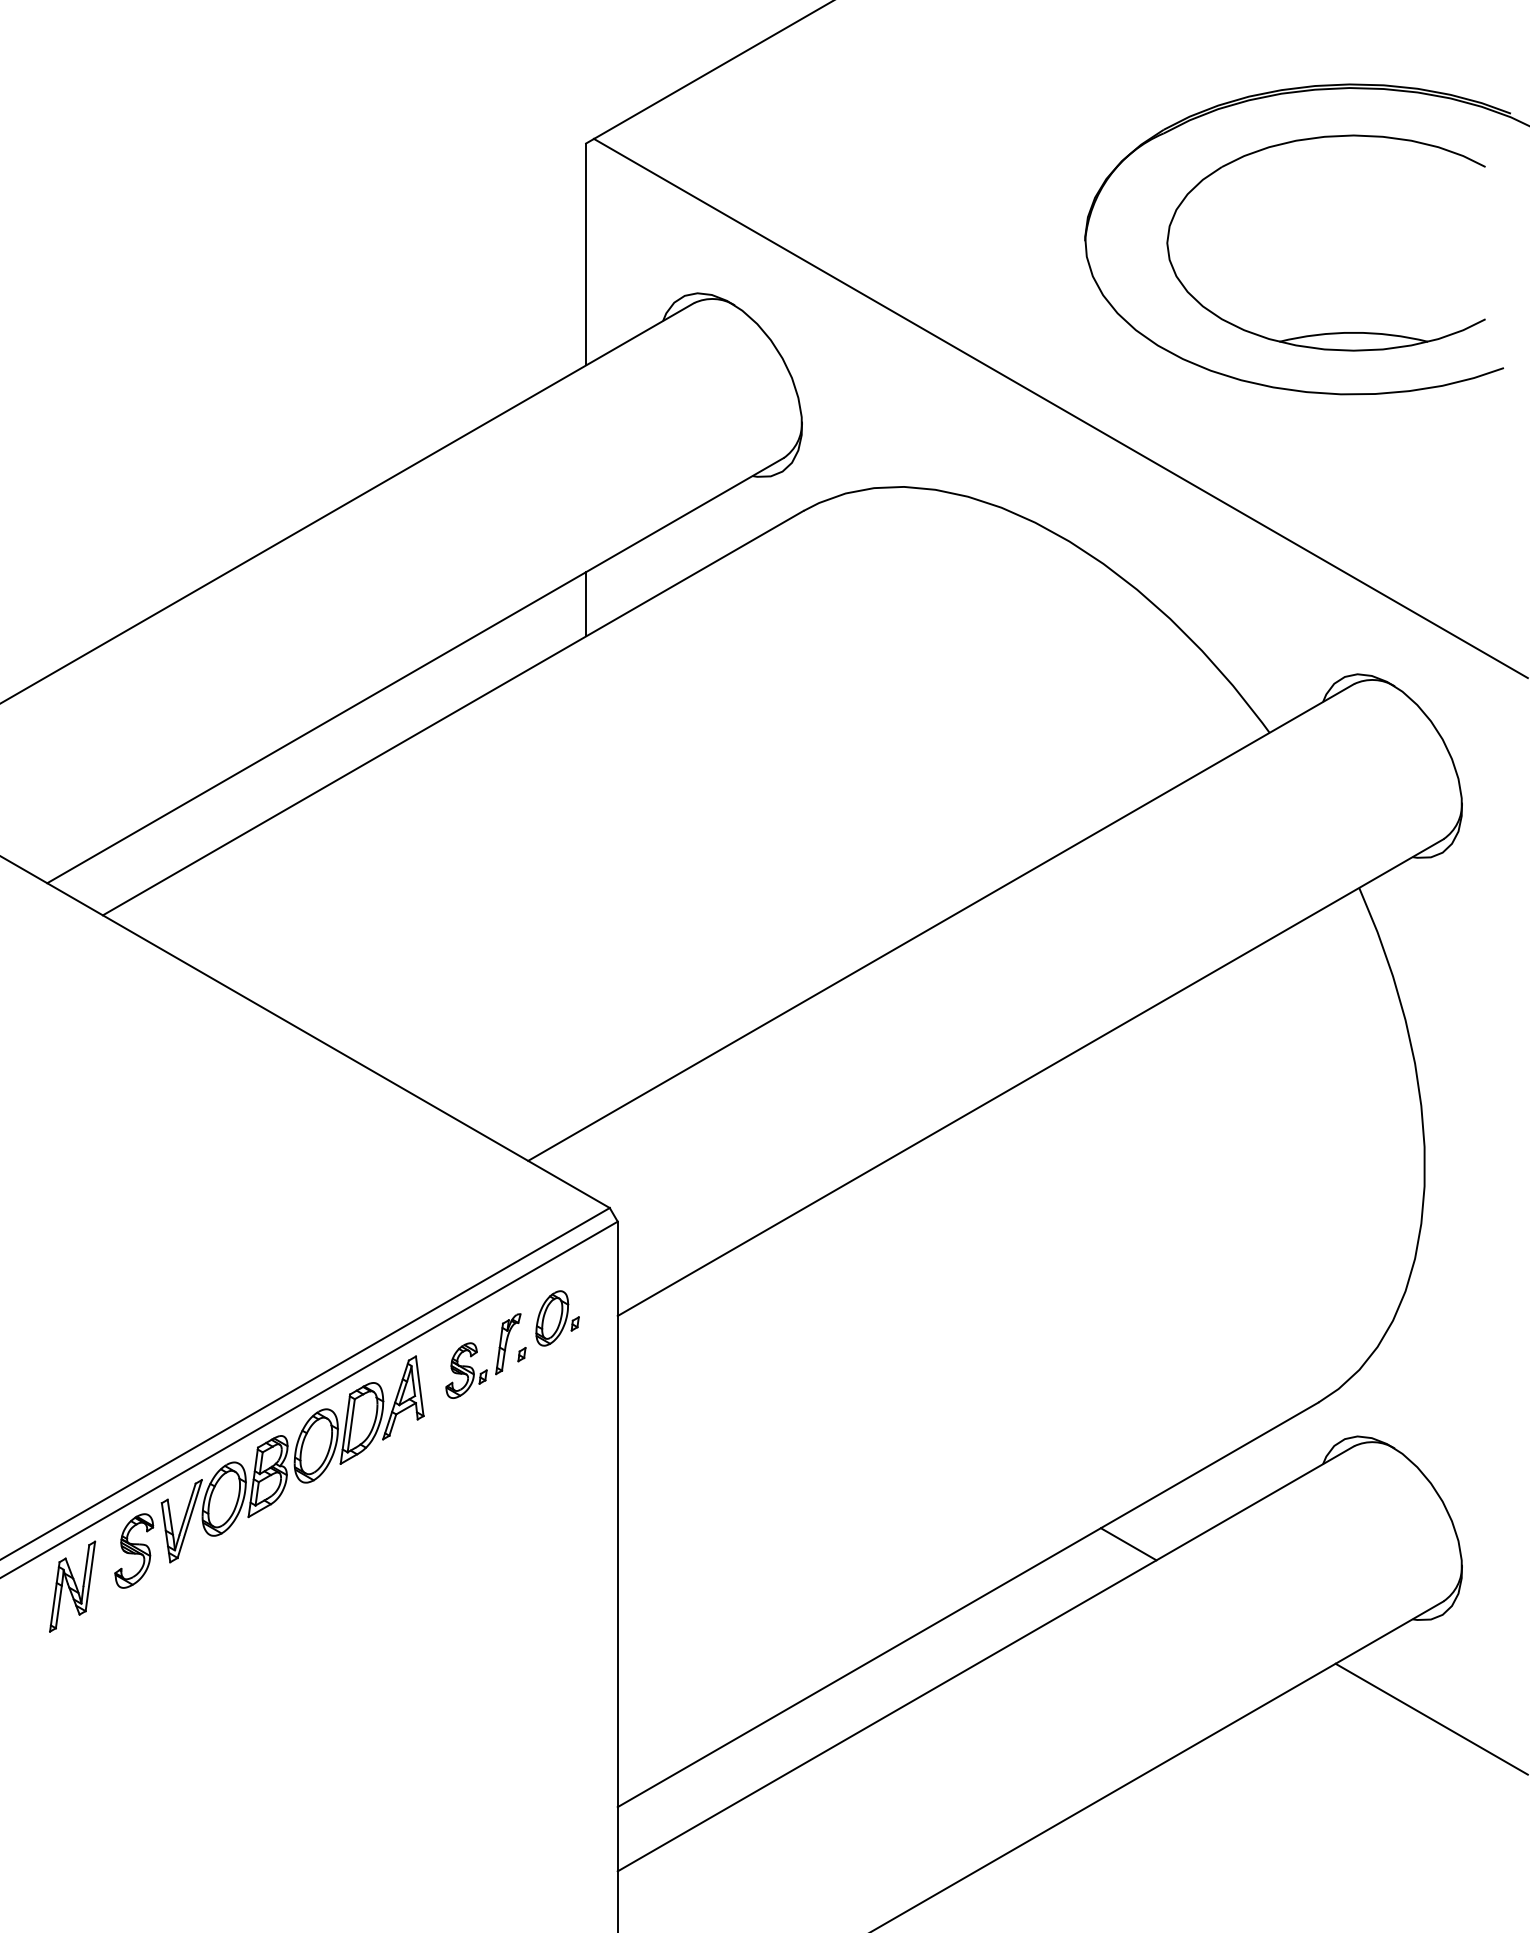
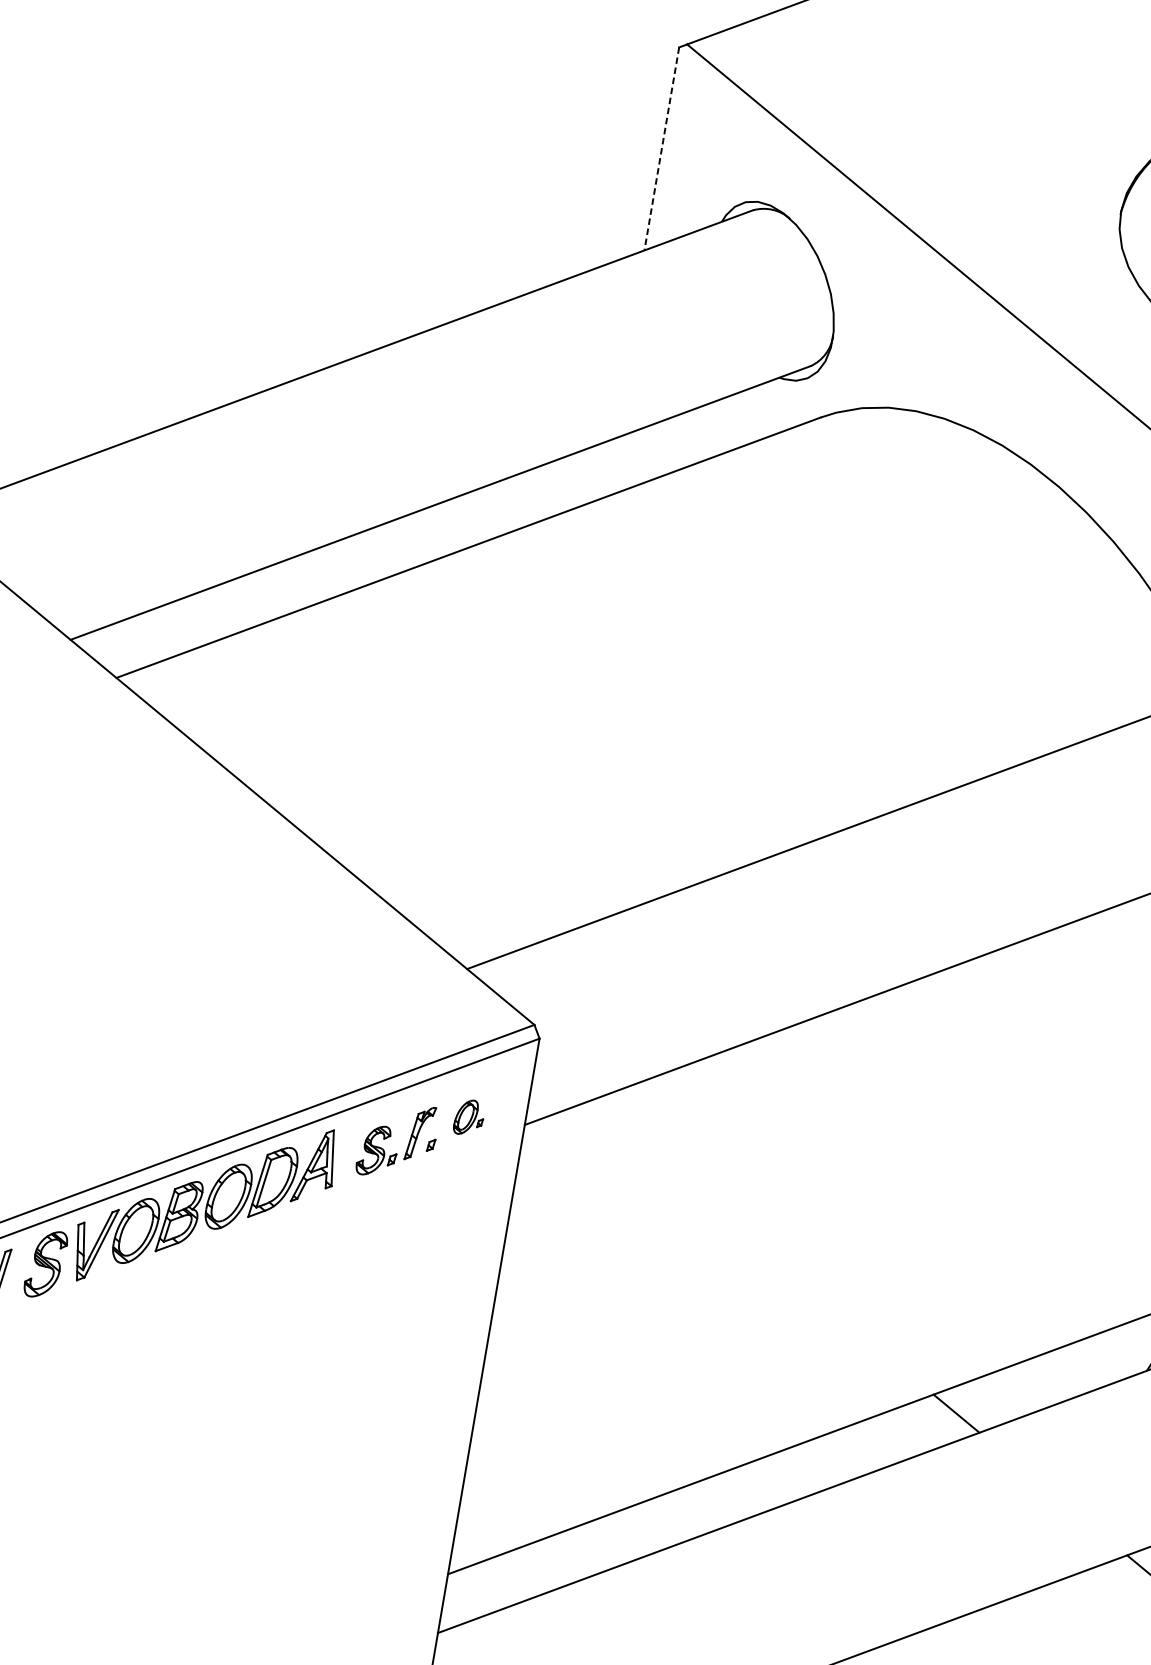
line: (586, 254) -> (662, 148), solid -> dashed
line: (586, 604) -> (607, 469), removed
part: (557, 1318) -> (469, 1117), size x0.7

